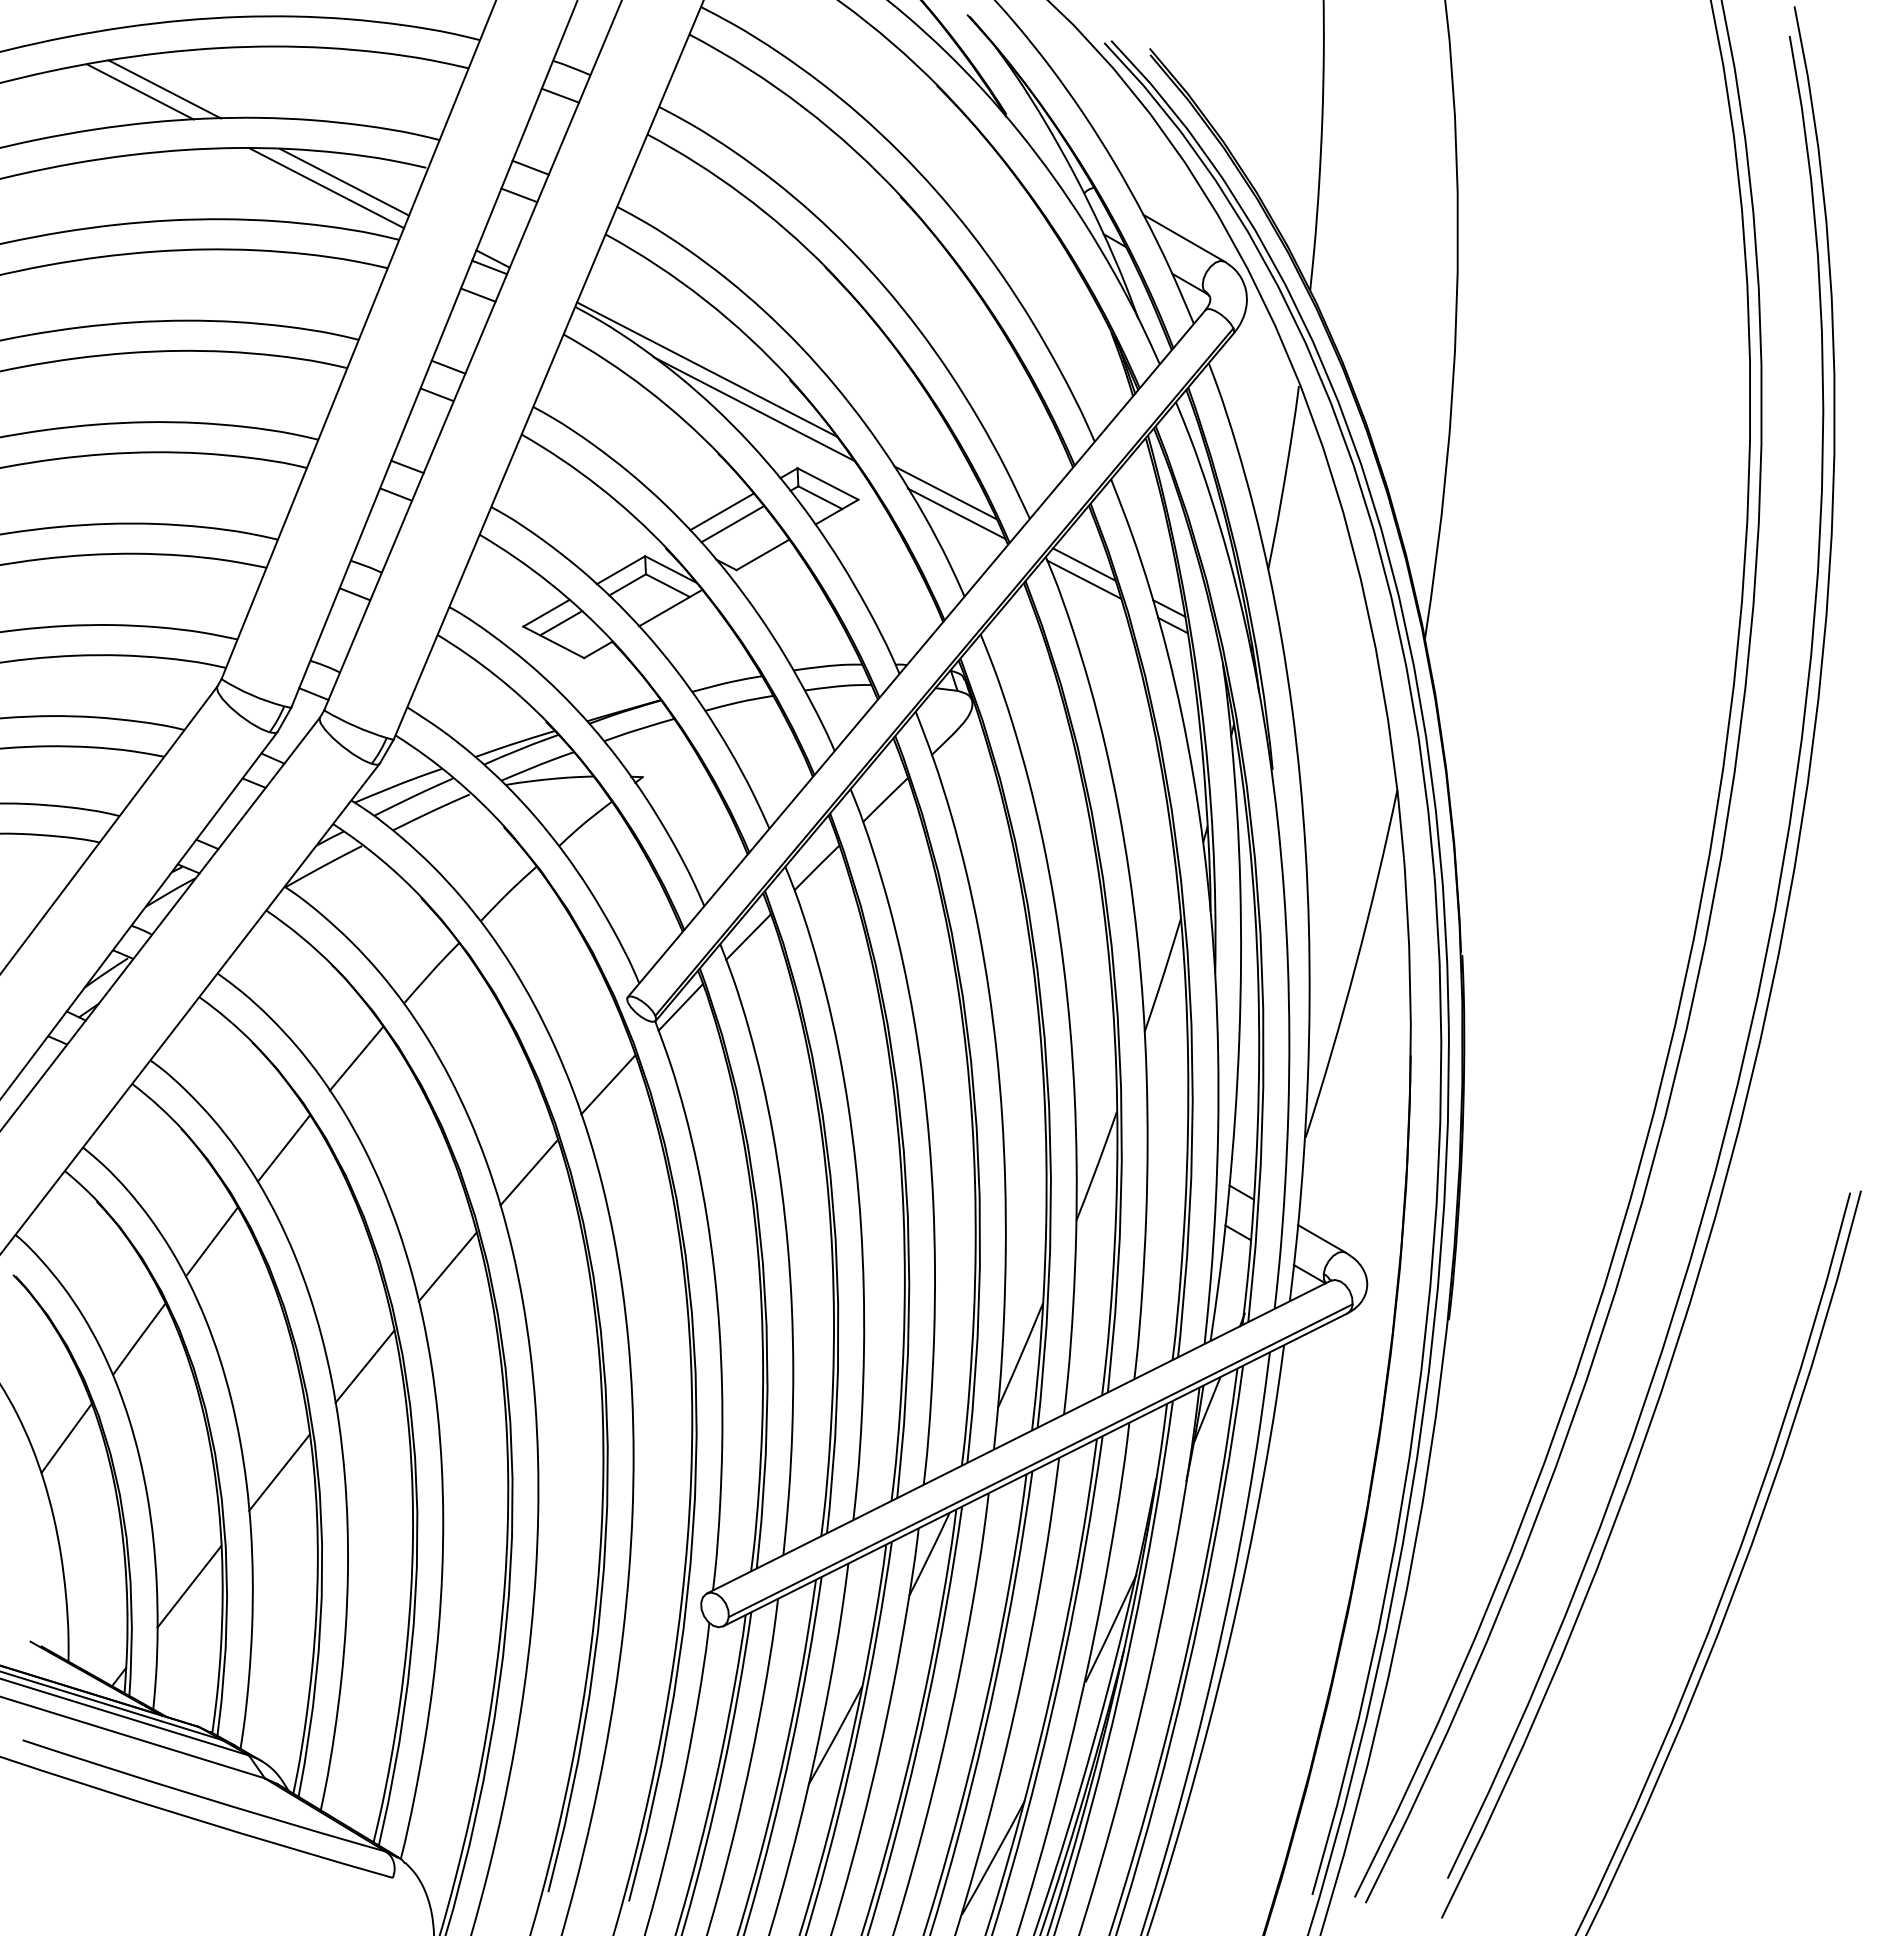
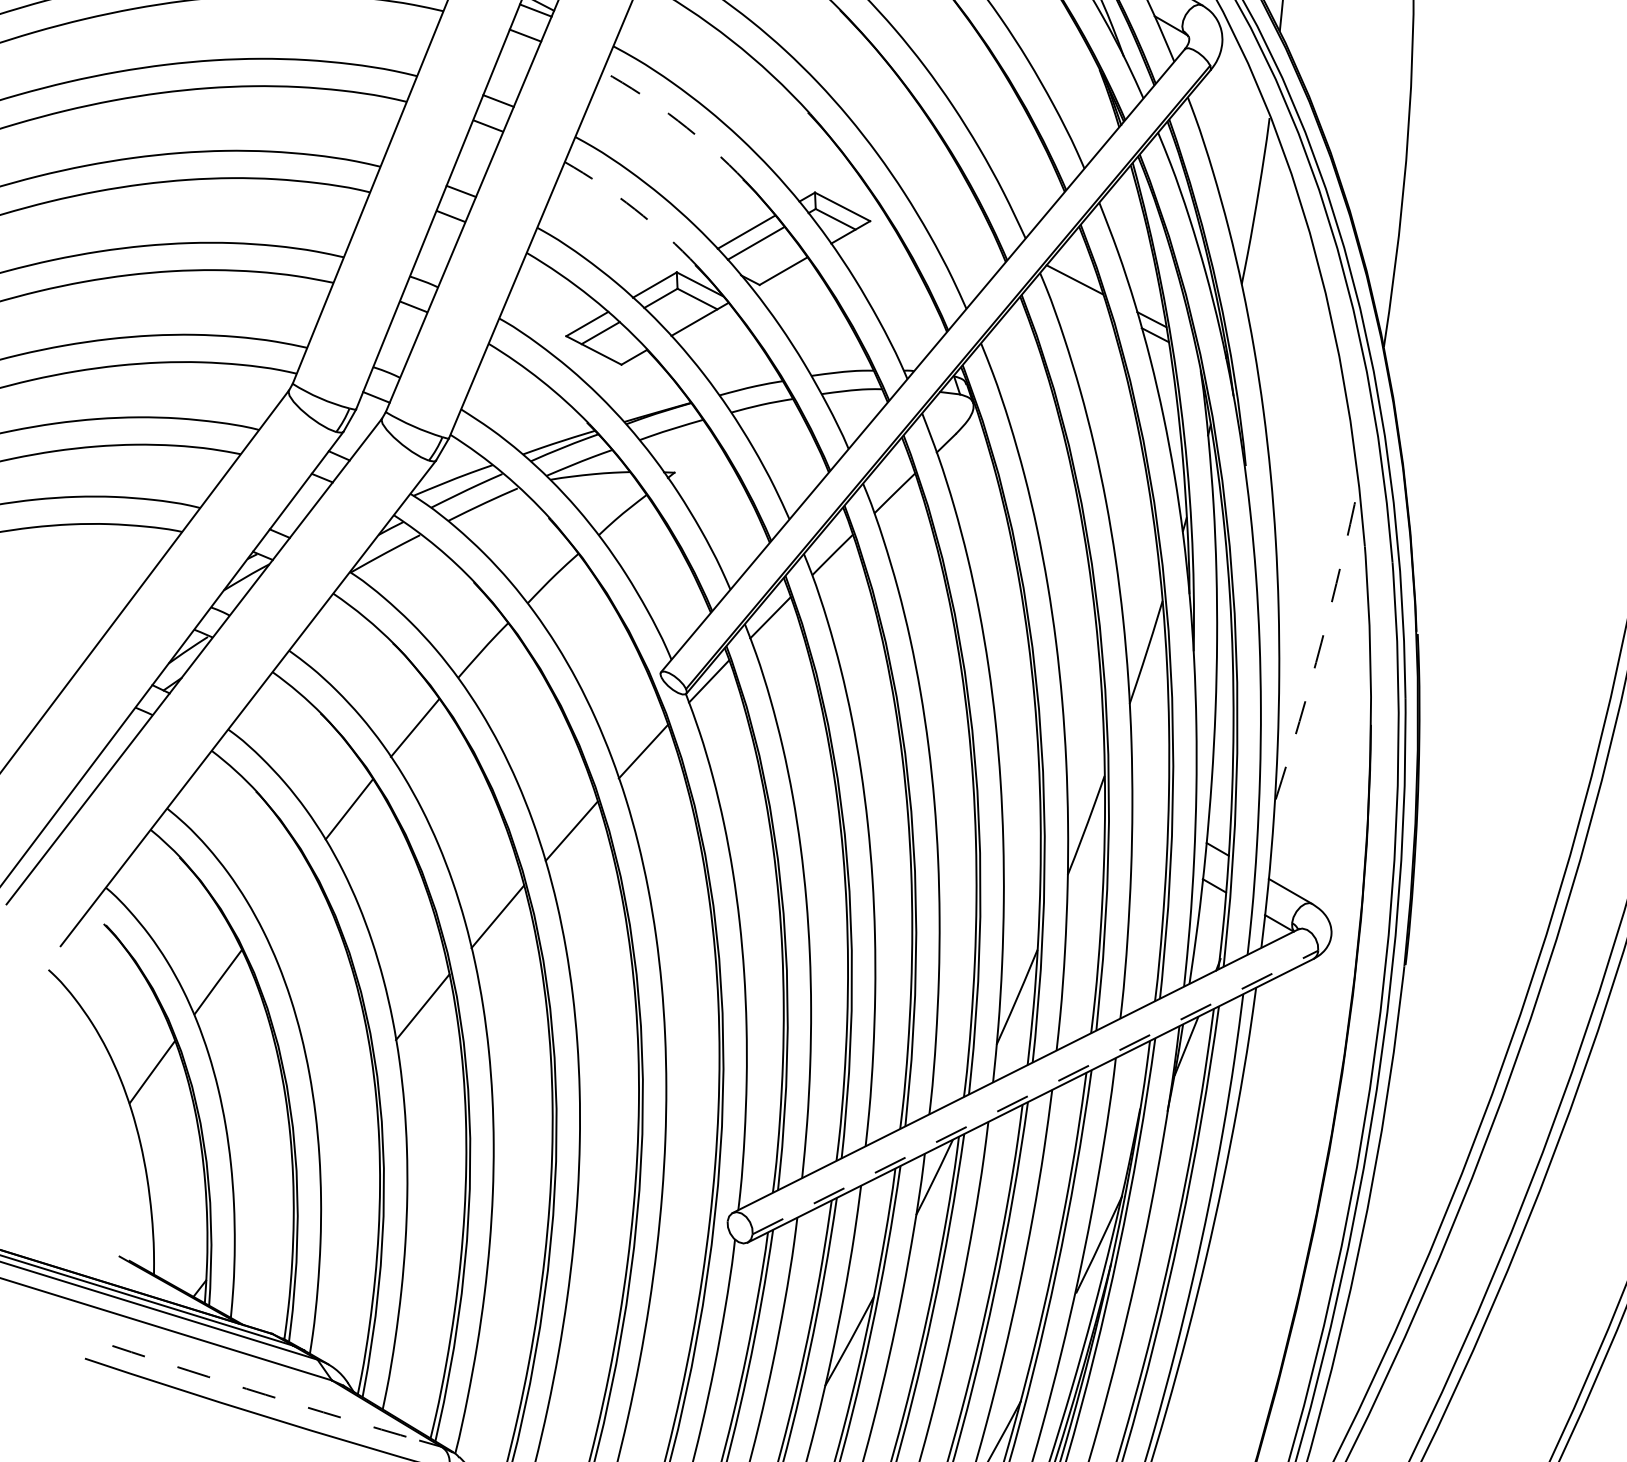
line: (707, 369) -> (733, 103), removed
arc: (646, 389) -> (678, 121), solid -> dashed
line: (753, 408) -> (775, 138), removed
arc: (598, 486) -> (634, 209), solid -> dashed
line: (945, 492) -> (949, 214), removed
line: (956, 513) -> (959, 233), removed
line: (1084, 579) -> (1075, 293), removed
arc: (1356, 964) -> (1321, 642), solid -> dashed
line: (211, 1241) -> (283, 893), removed
line: (1040, 1460) -> (1035, 1092), solid -> dashed
line: (279, 1472) -> (345, 1103), removed
line: (189, 1586) -> (263, 1206), removed
arc: (191, 1794) -> (265, 1395), solid -> dashed

